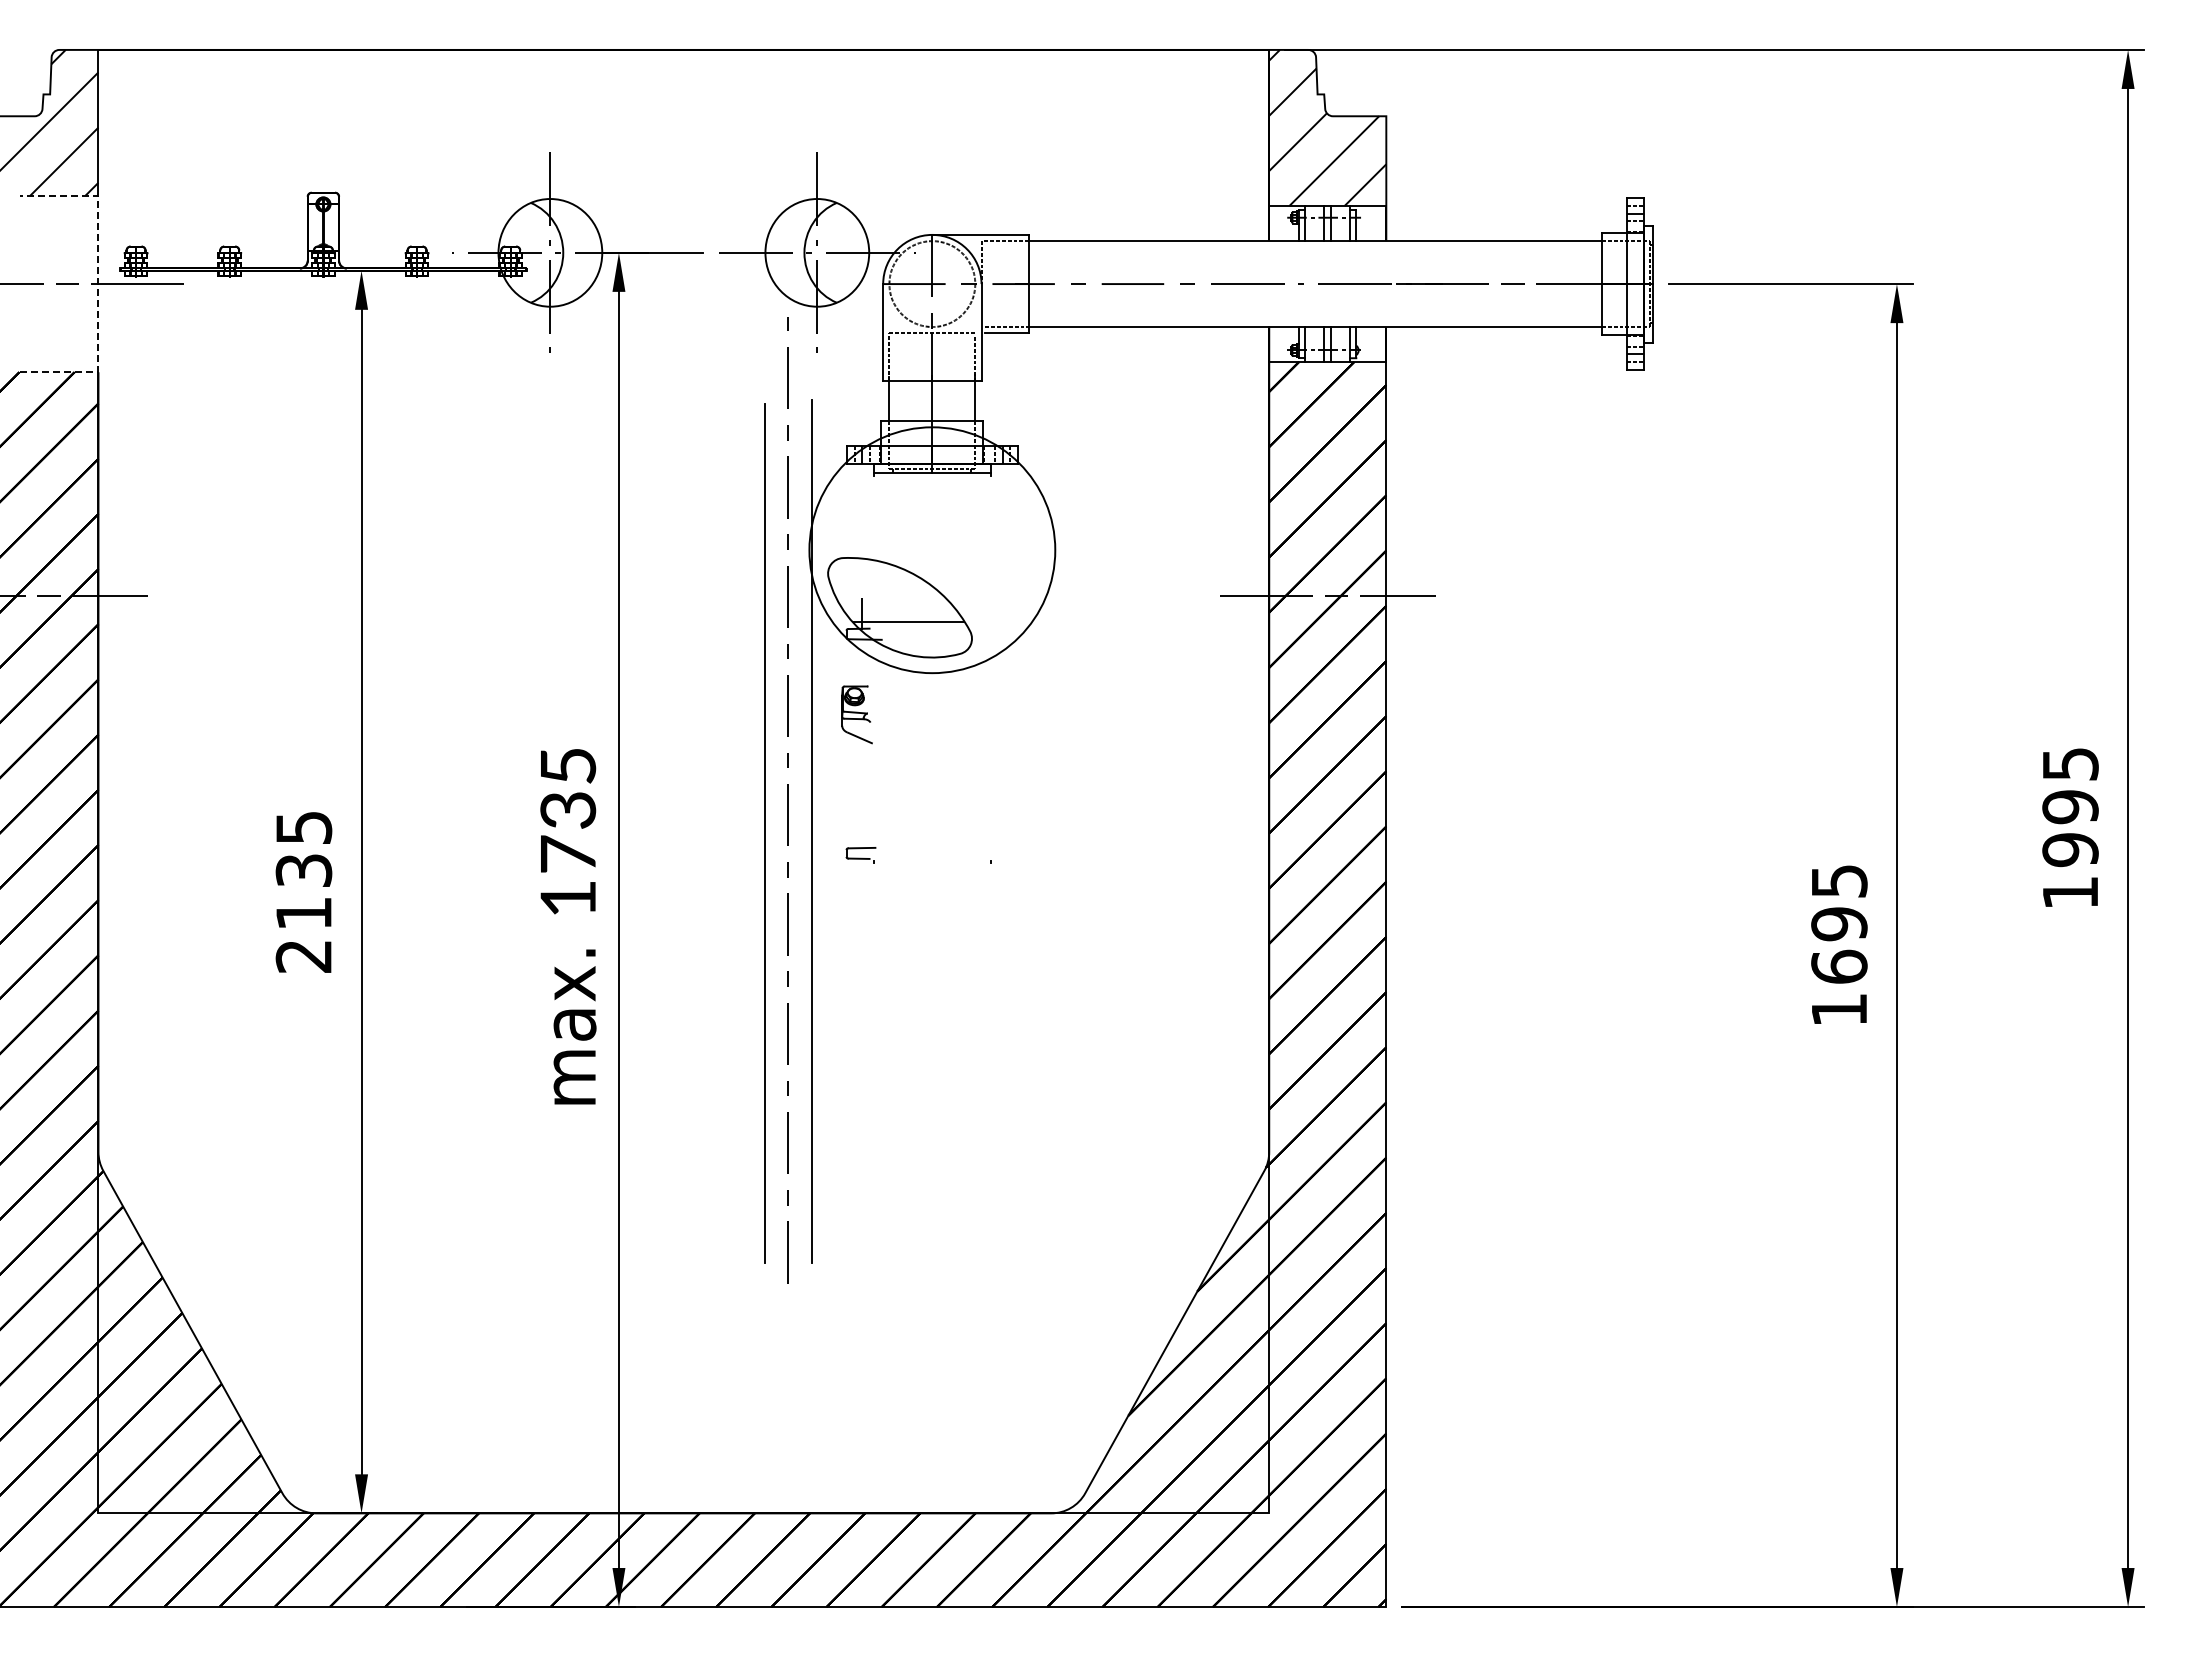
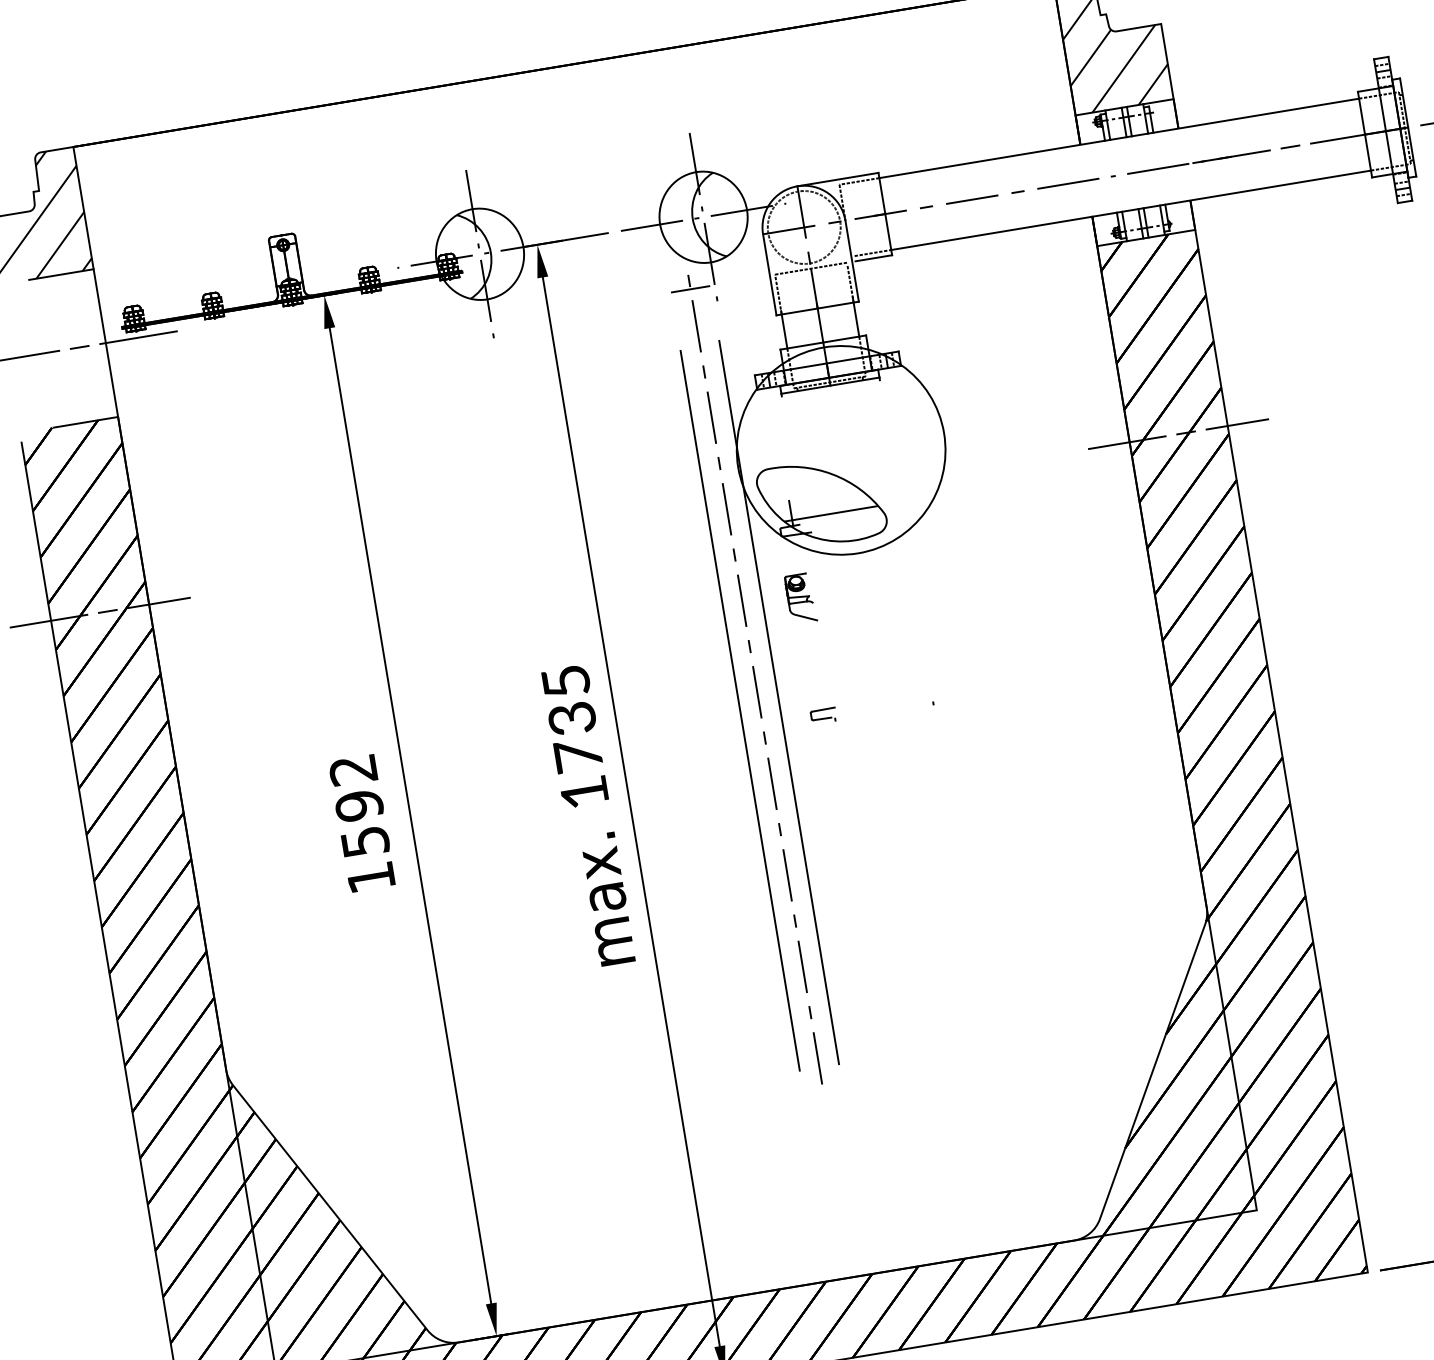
line: (98, 283) -> (105, 342), dashed -> solid
line: (787, 334) -> (689, 289), added
text: (303, 892) -> (361, 824), 2135 -> 1592

